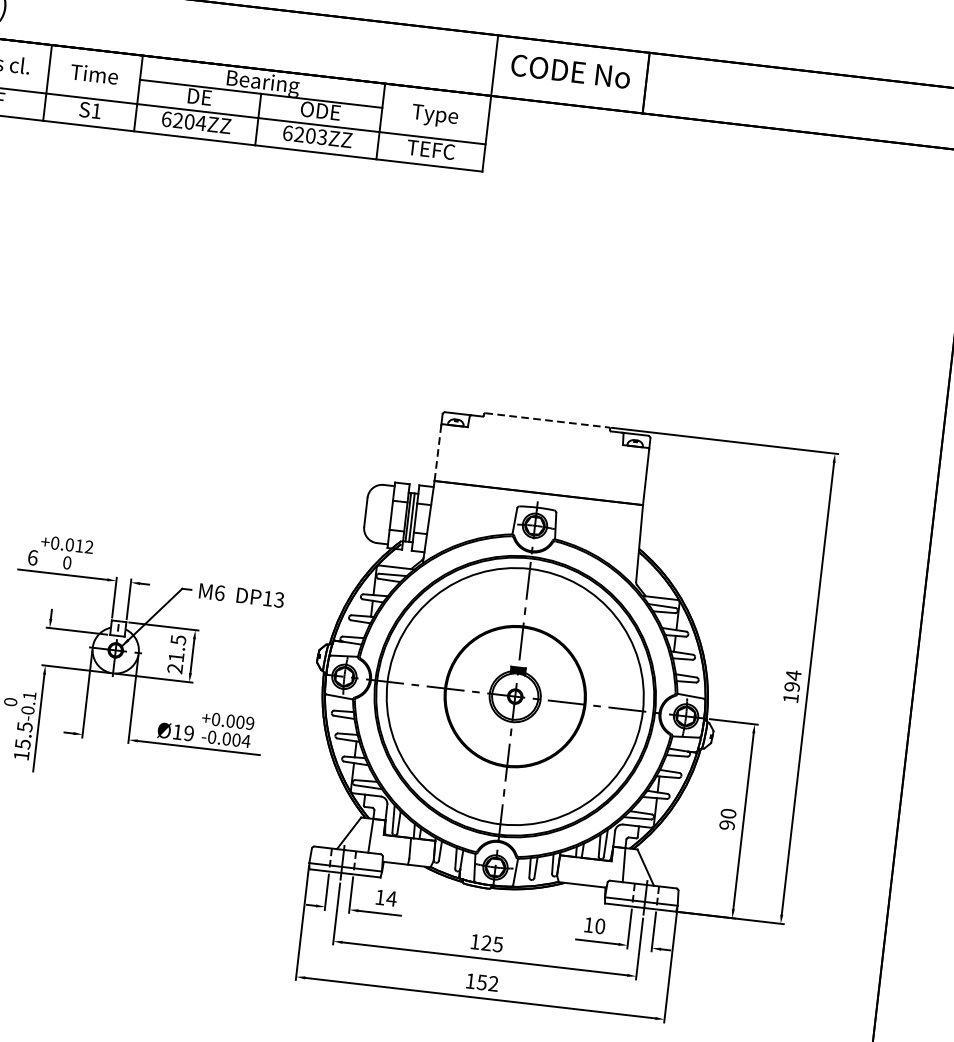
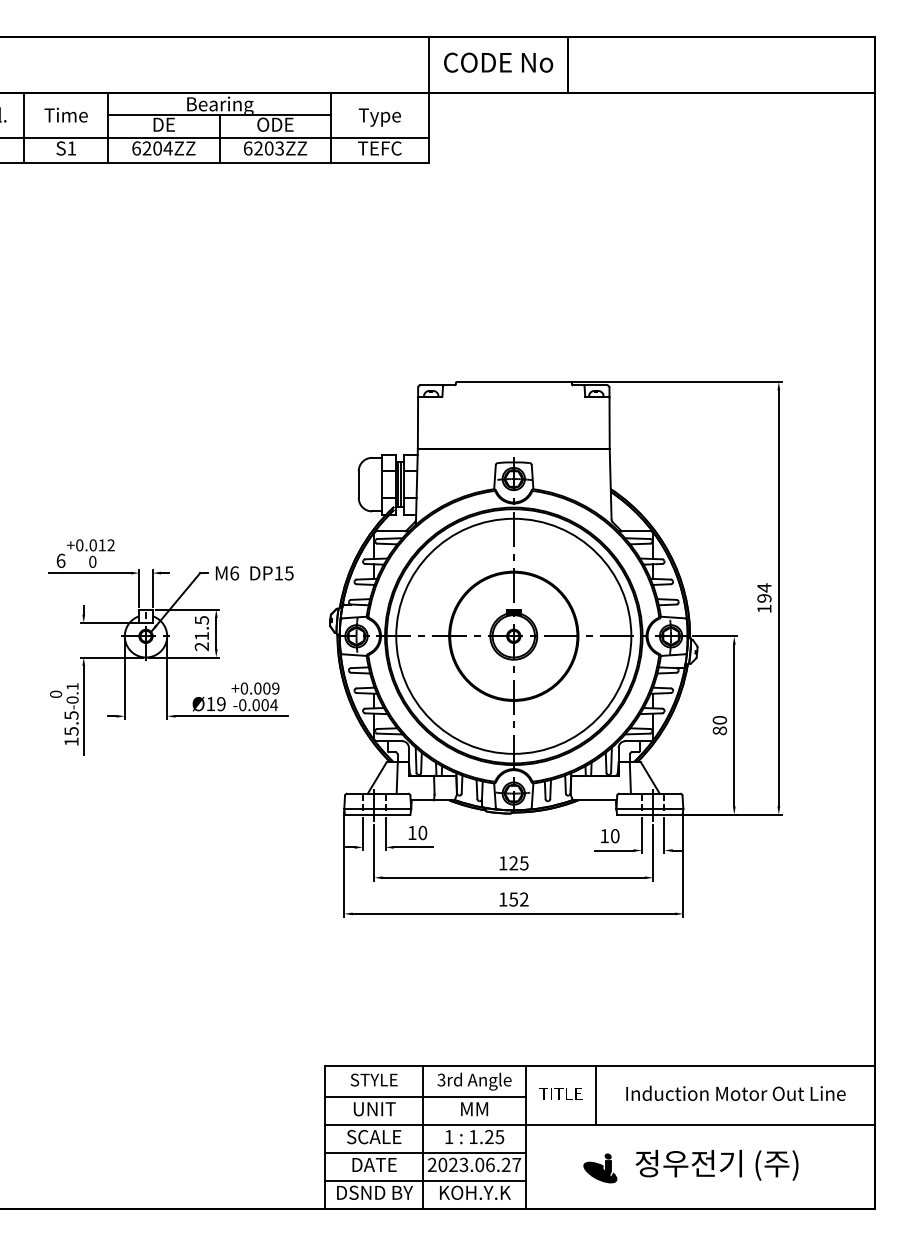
line: (546, 420) -> (513, 382), dashed -> solid
line: (437, 453) -> (417, 423), dashed -> solid
text: (279, 599) -> (289, 572), DP13 -> DP15
text: (726, 824) -> (719, 730), 90 -> 80
text: (391, 898) -> (422, 832), 14 -> 10

